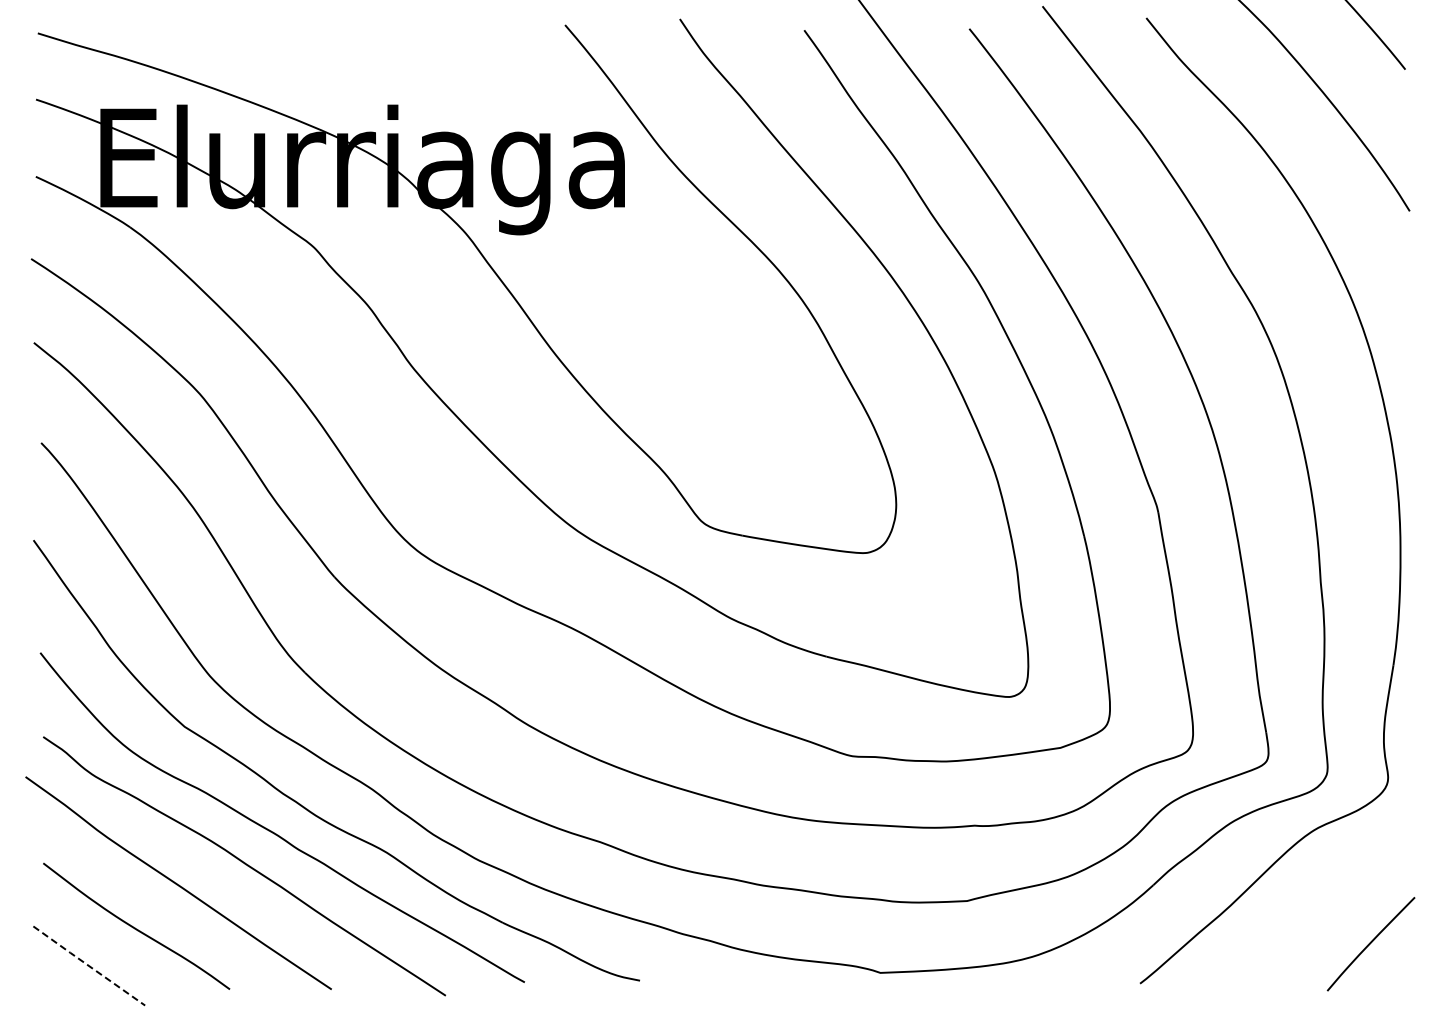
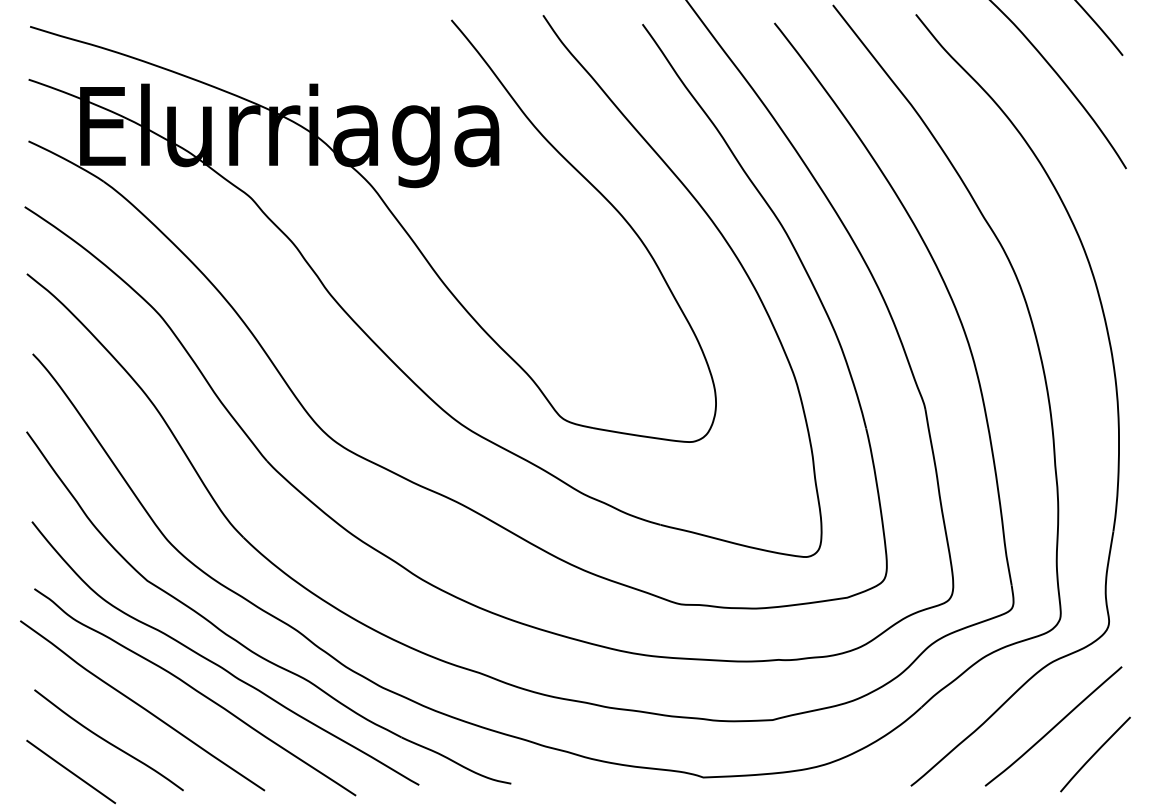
curve: (1319, 908) -> (1054, 726), added
line: (89, 966) -> (71, 772), dashed -> solid

